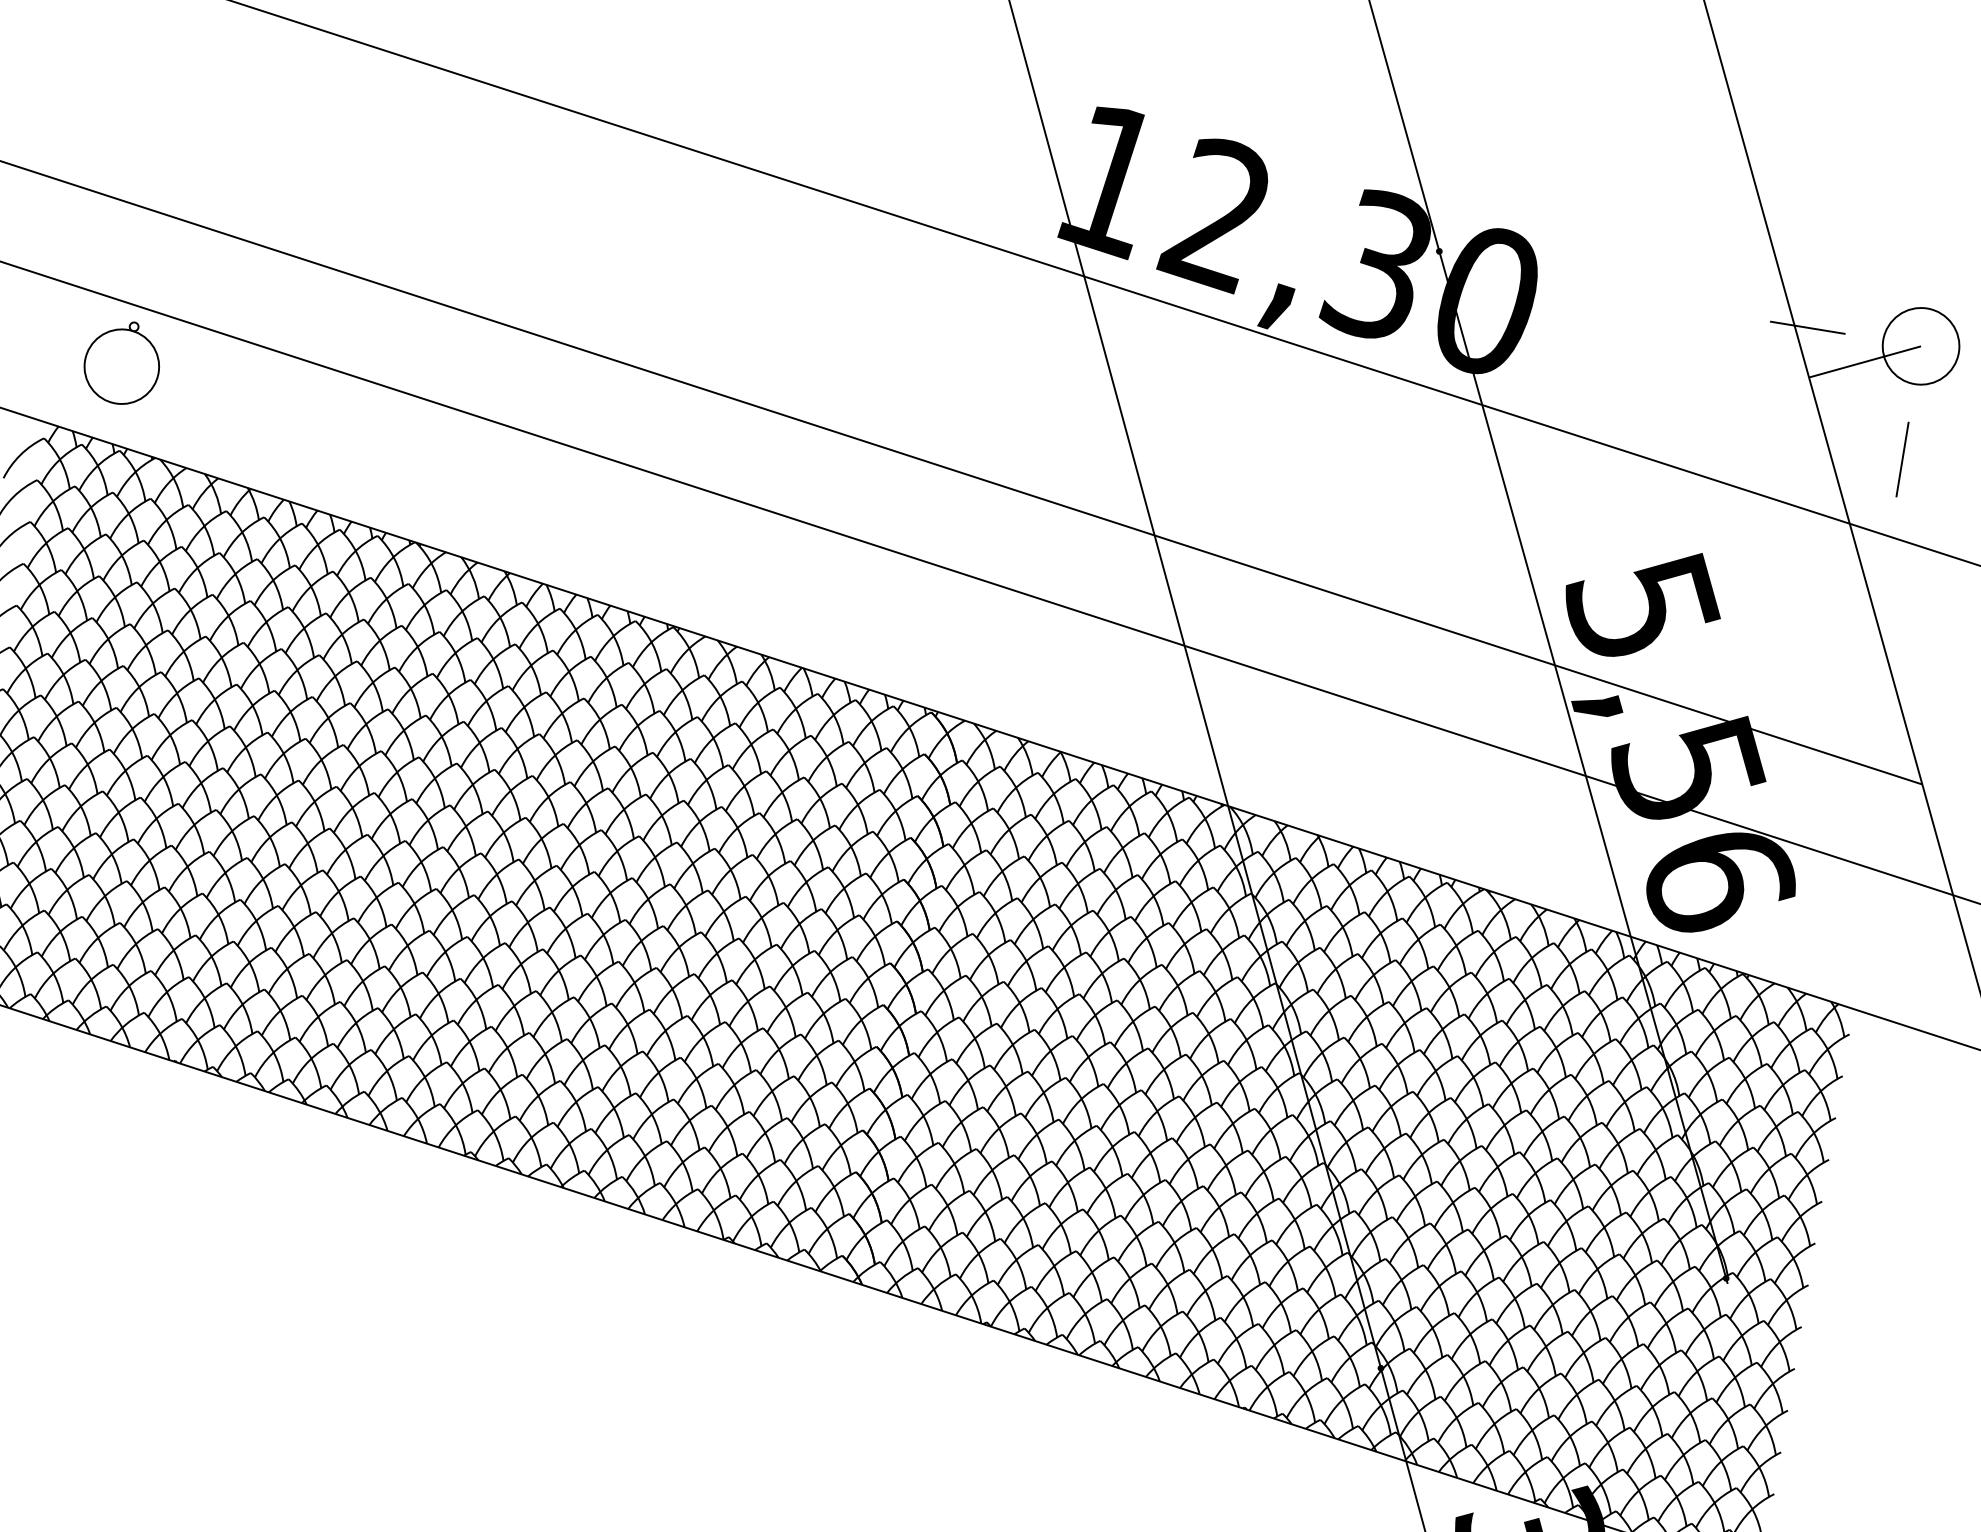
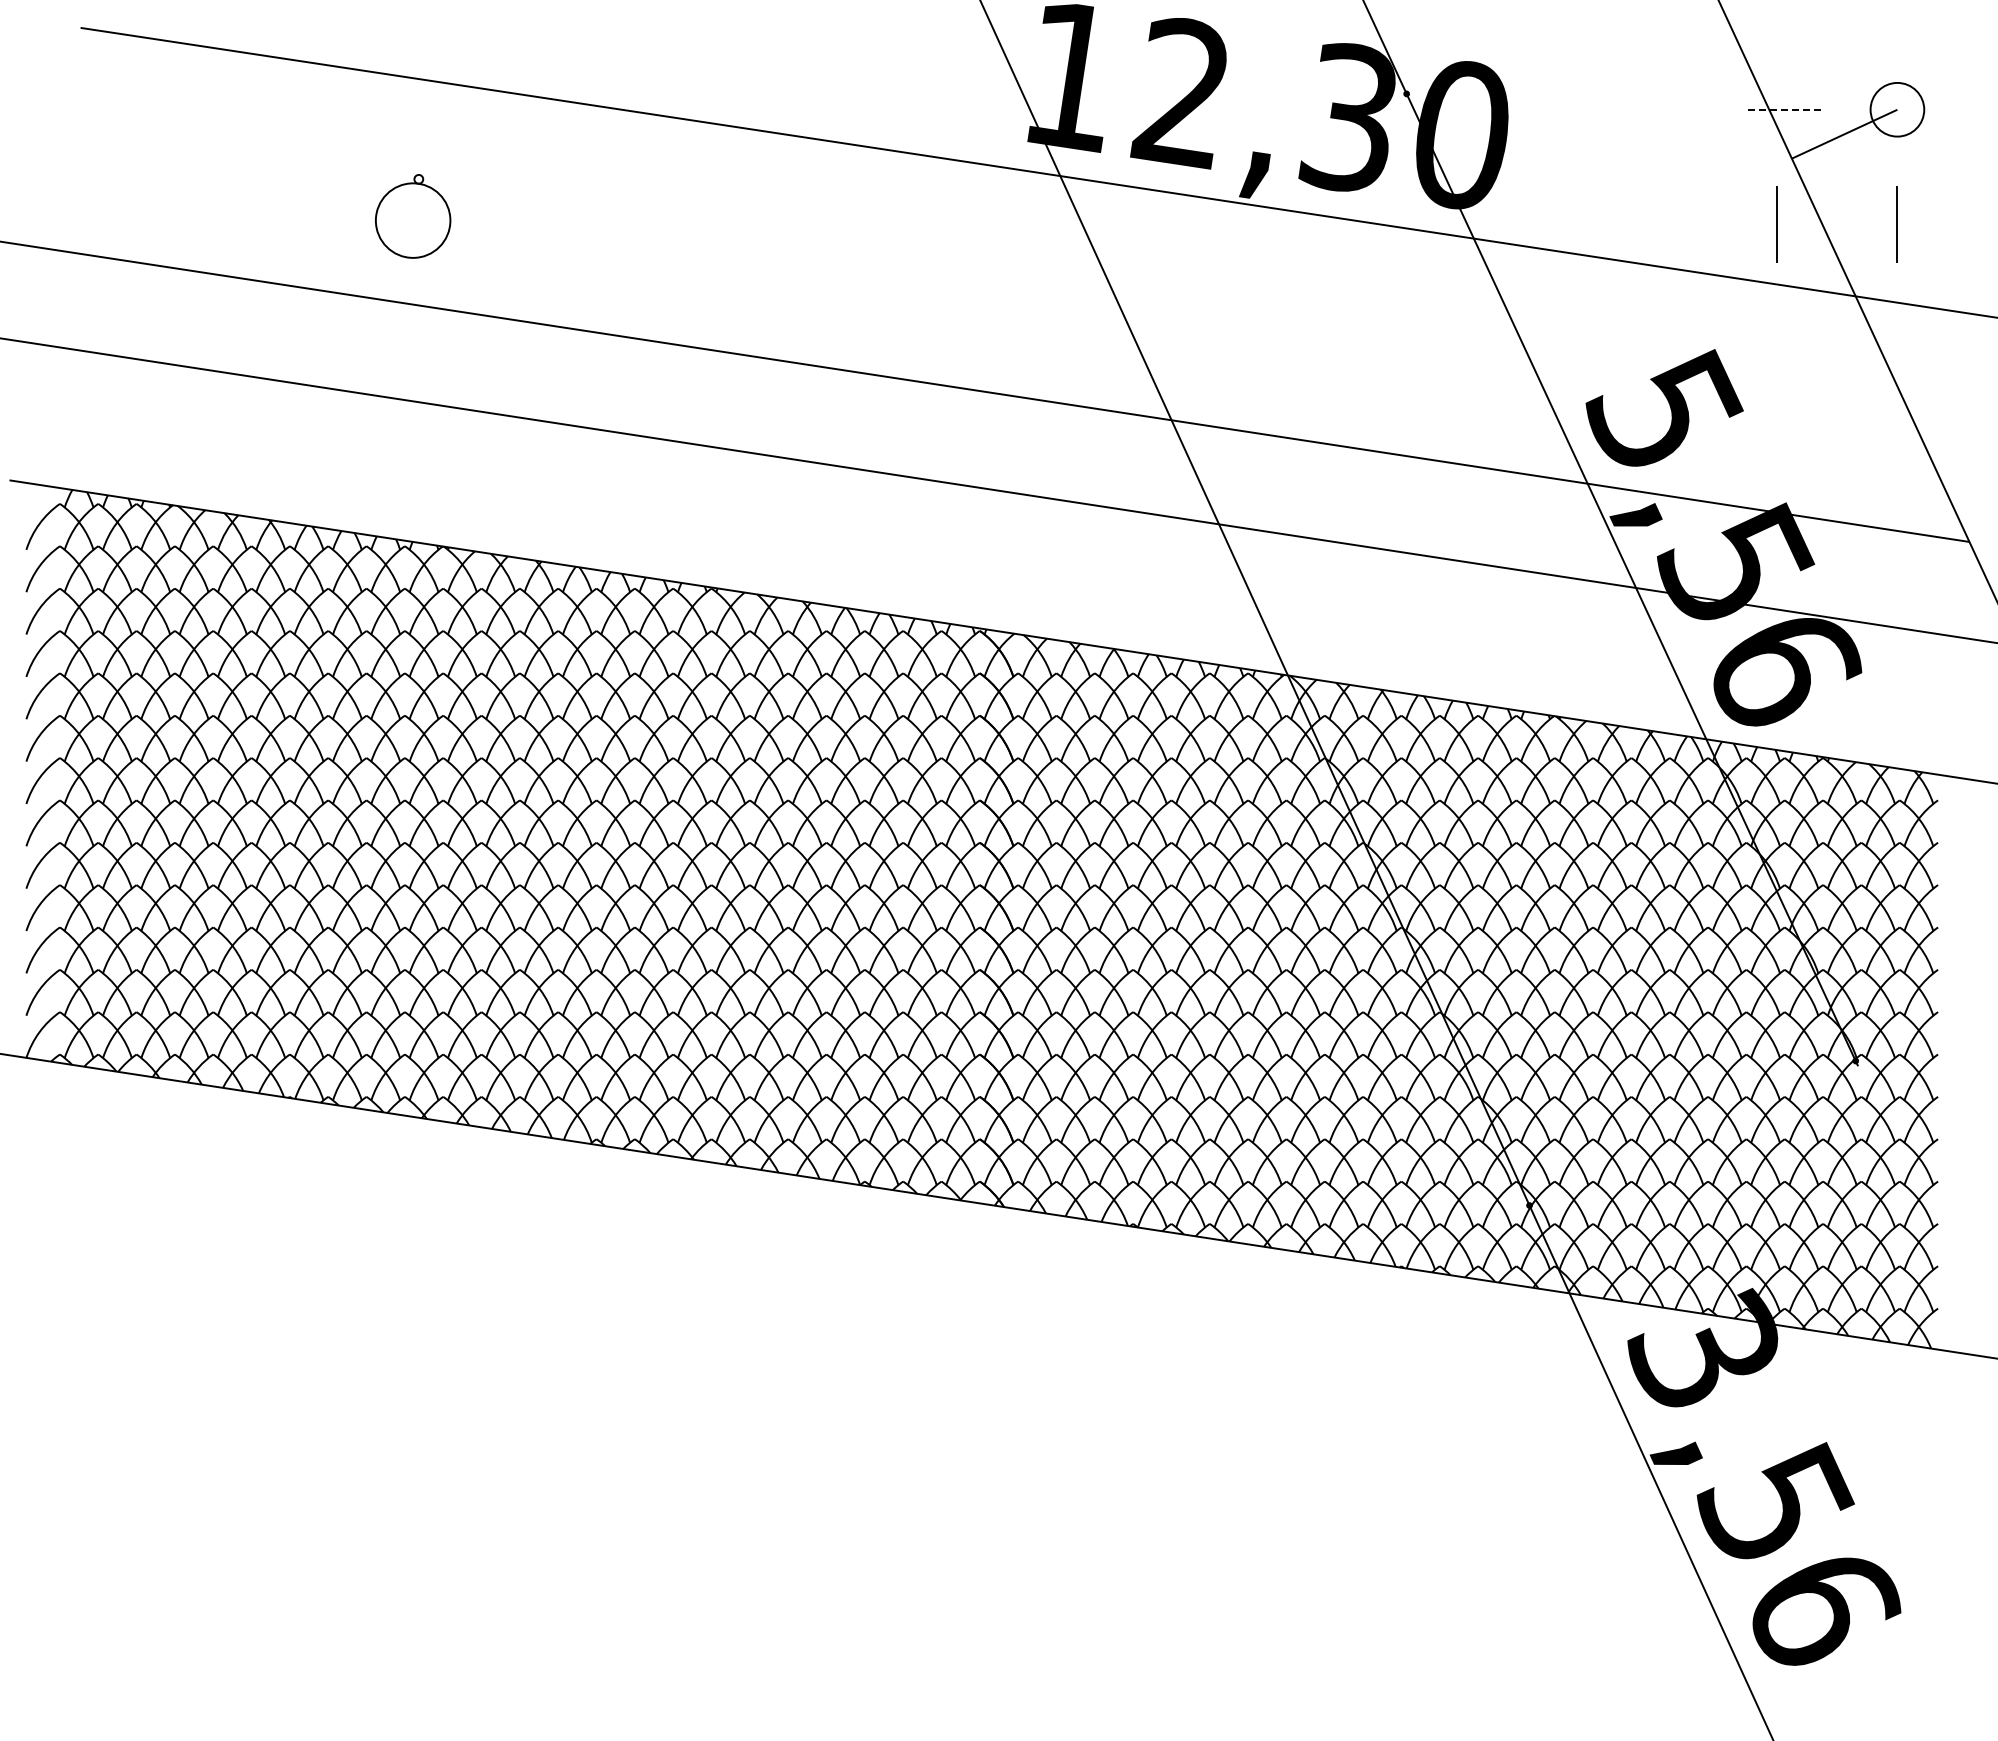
line: (1807, 327) -> (1782, 109), solid -> dashed
circle: (1921, 346) -> (1897, 109), size x0.7
part: (122, 362) -> (413, 216), moved
line: (1783, 440) -> (1776, 224), added

